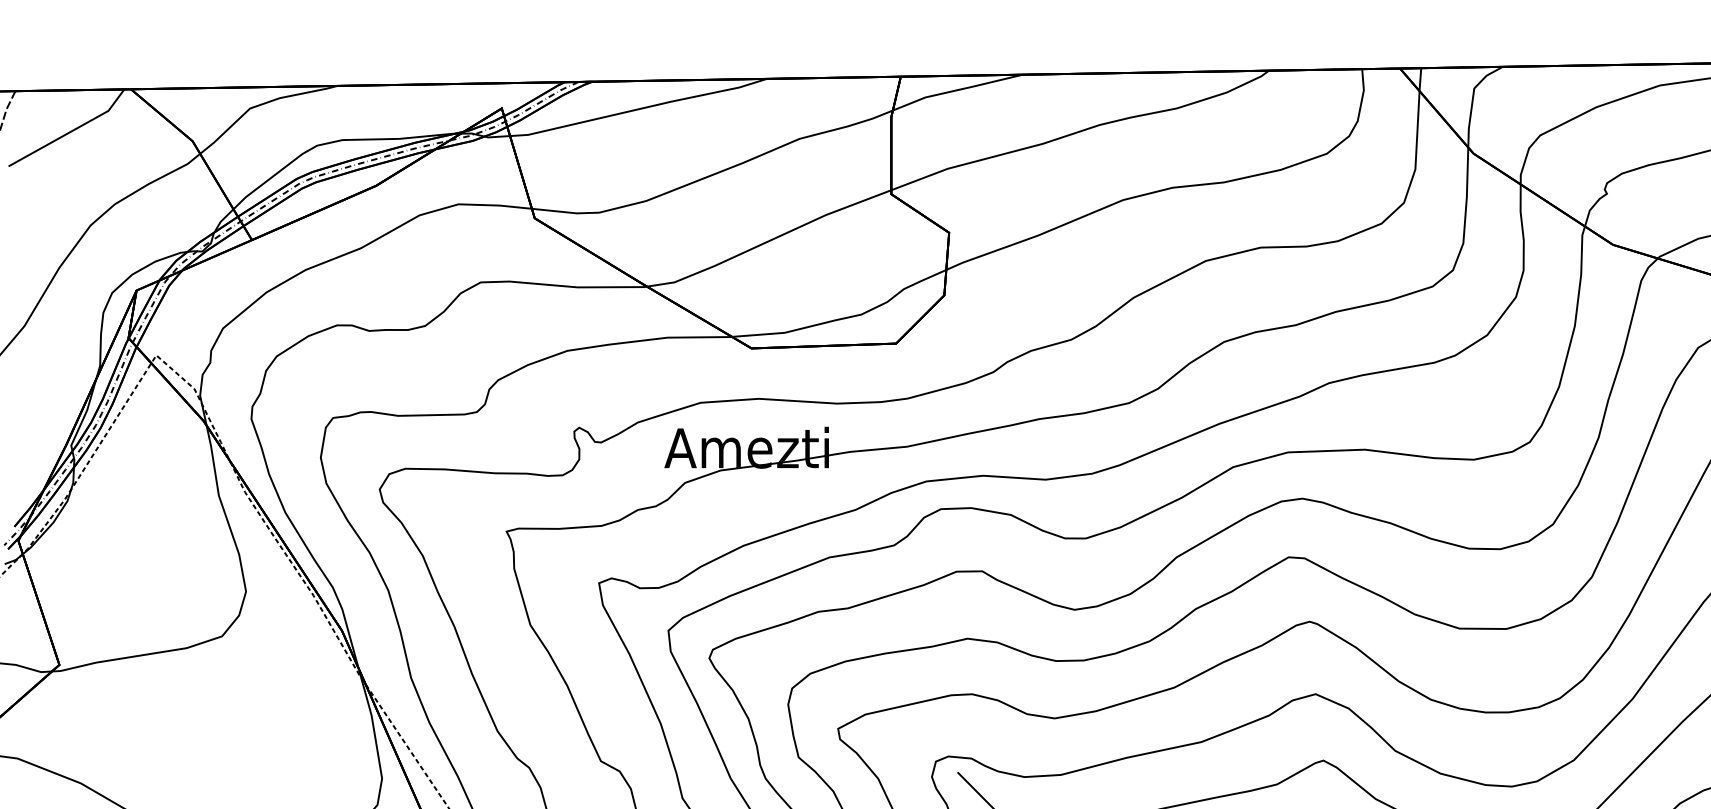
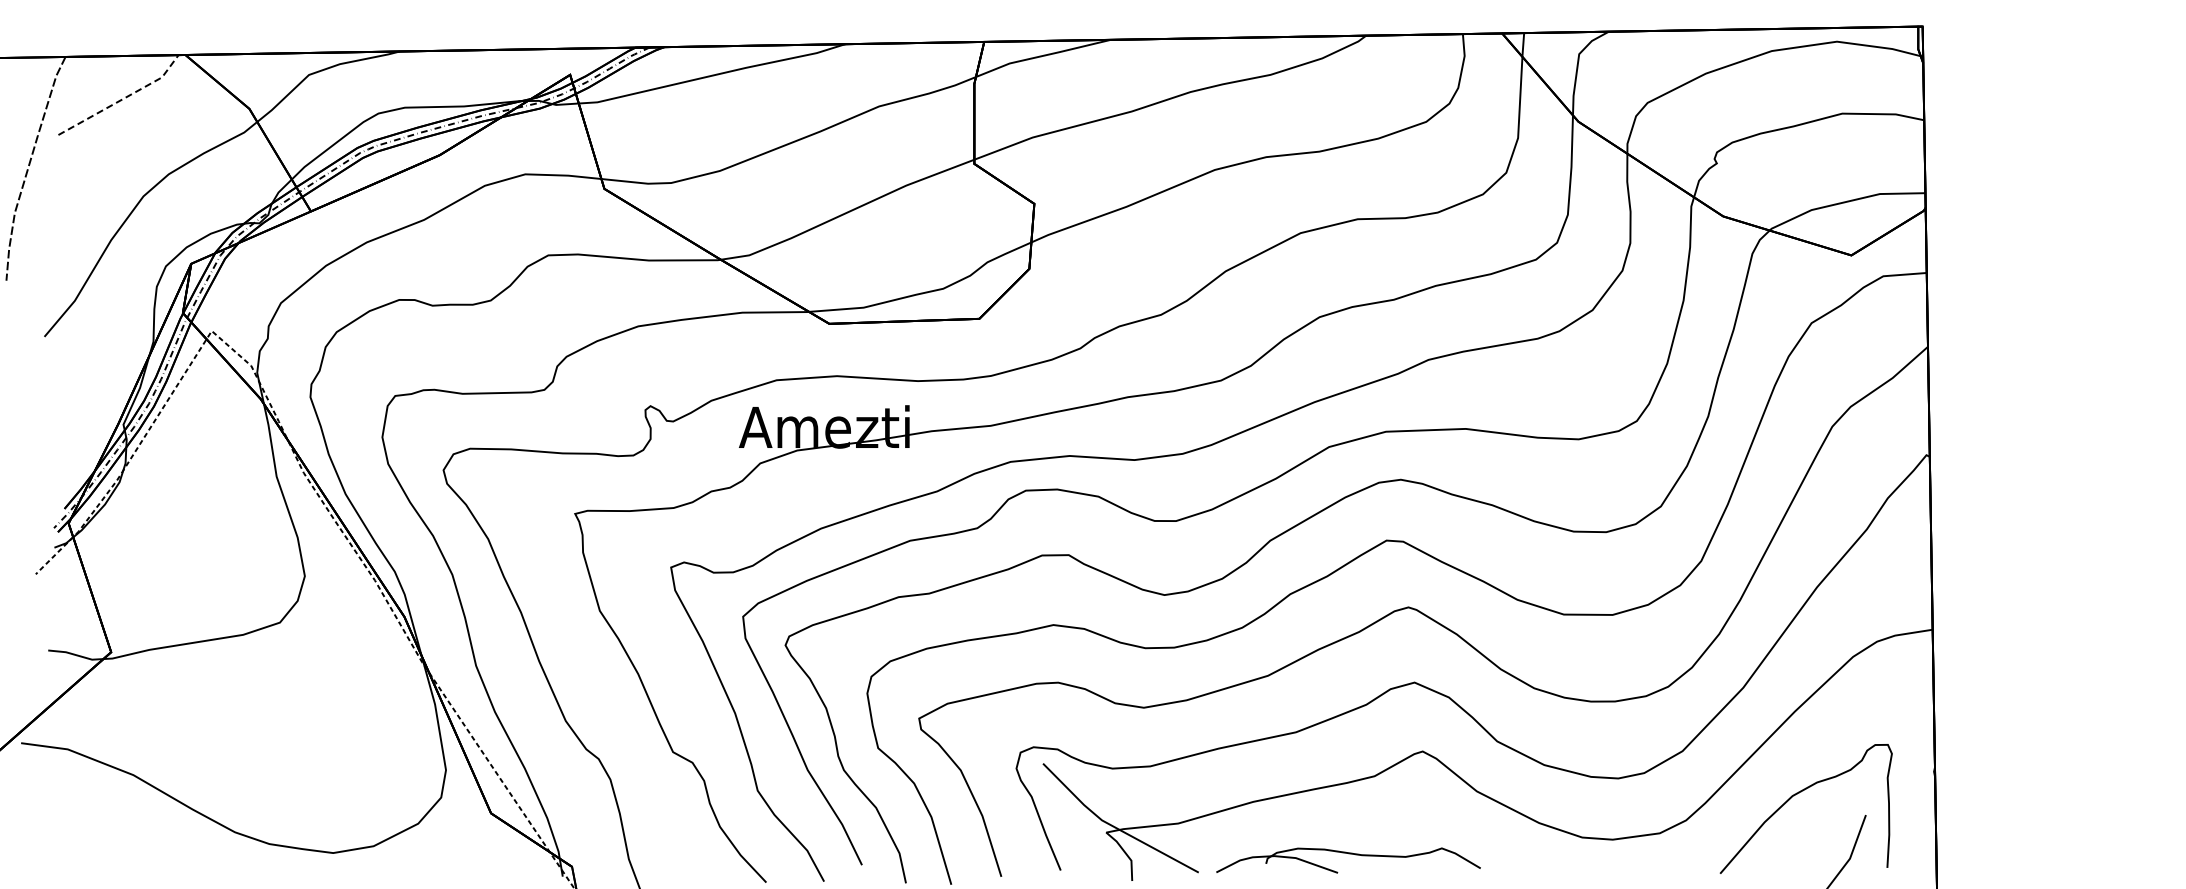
line: (70, 132) -> (122, 99), solid -> dashed

